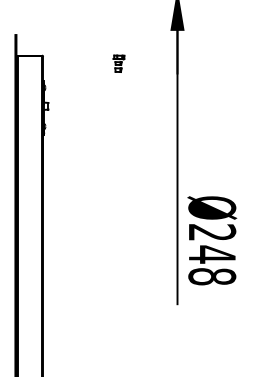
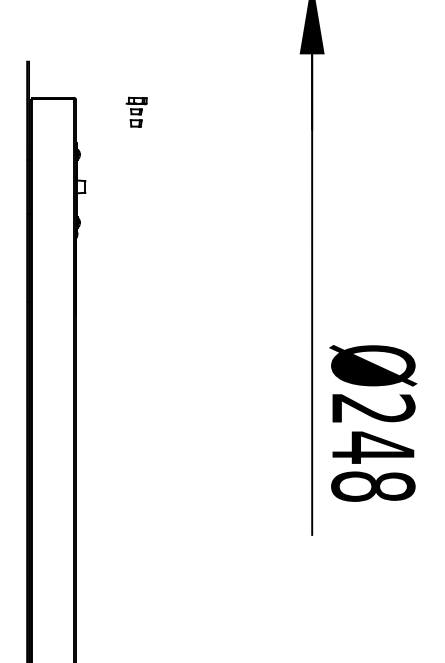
part: (118, 63) -> (136, 111), moved

